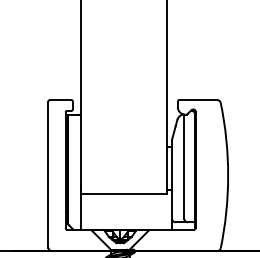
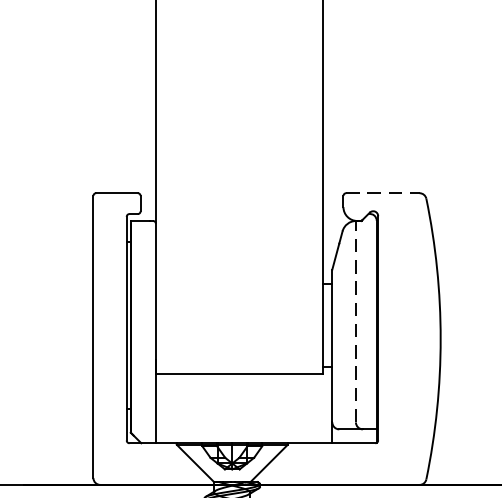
line: (198, 100) -> (383, 193), solid -> dashed
line: (184, 166) -> (356, 321), solid -> dashed

